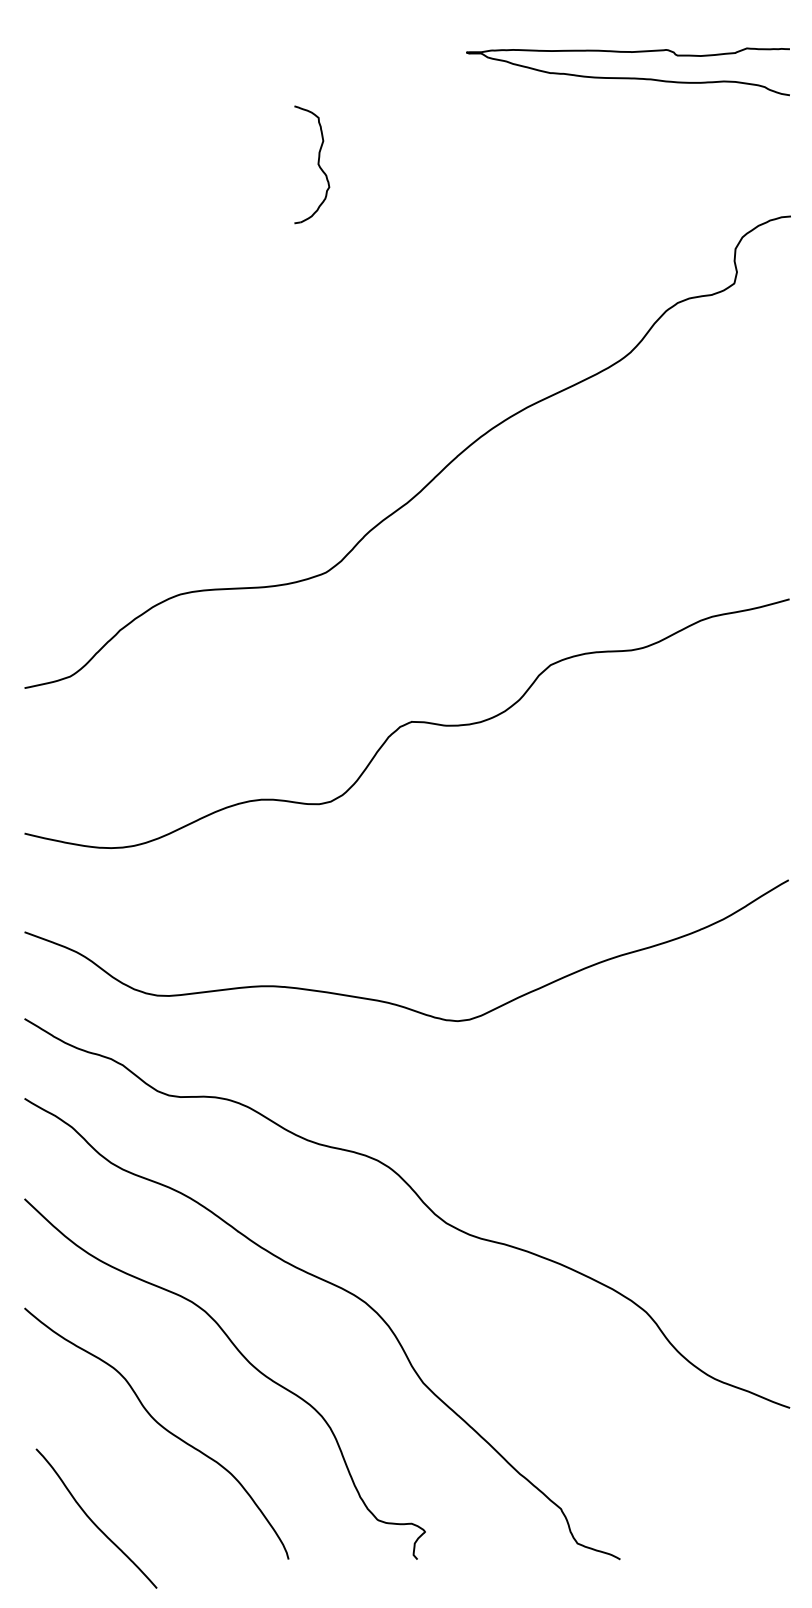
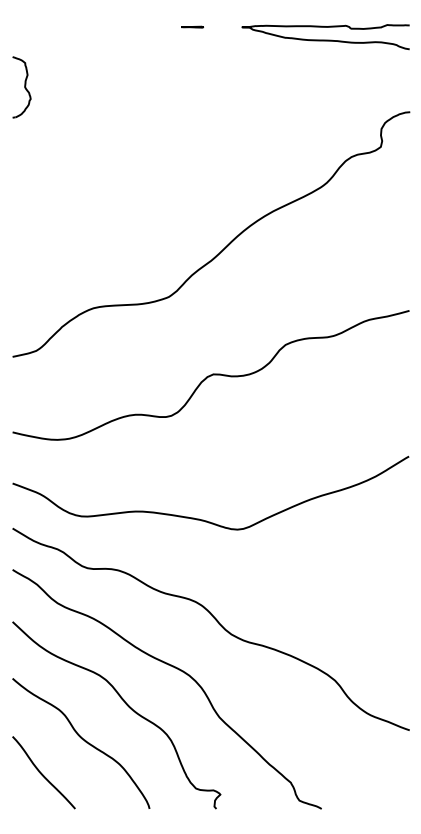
line: (371, 51) -> (192, 26), added
part: (311, 165) -> (21, 87), moved
curve: (93, 1520) -> (42, 773), moved

